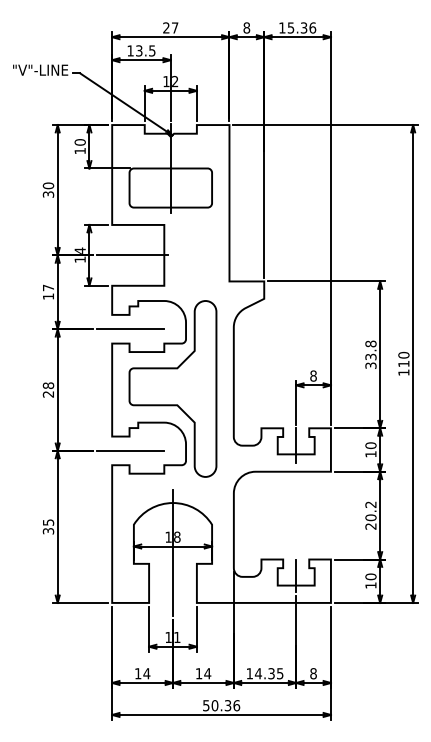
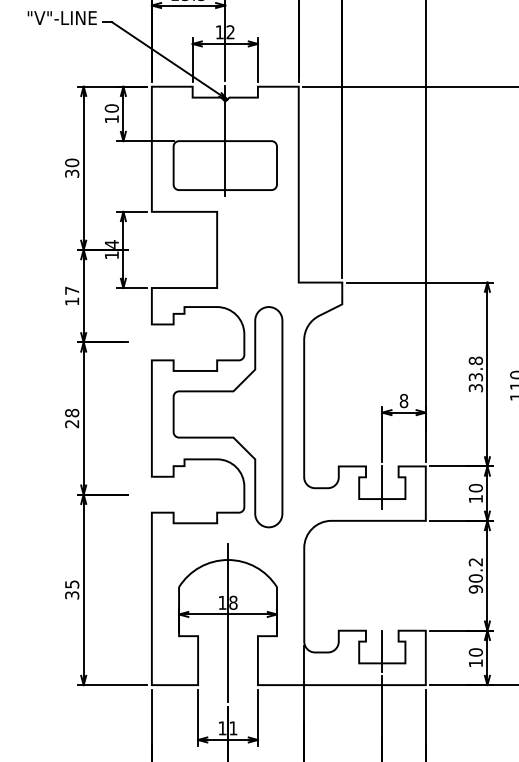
line: (132, 255) -> (177, 250), removed
line: (130, 329) -> (174, 342), removed
line: (130, 450) -> (174, 494), removed
text: (370, 526) -> (475, 589), 20.2 -> 90.2

